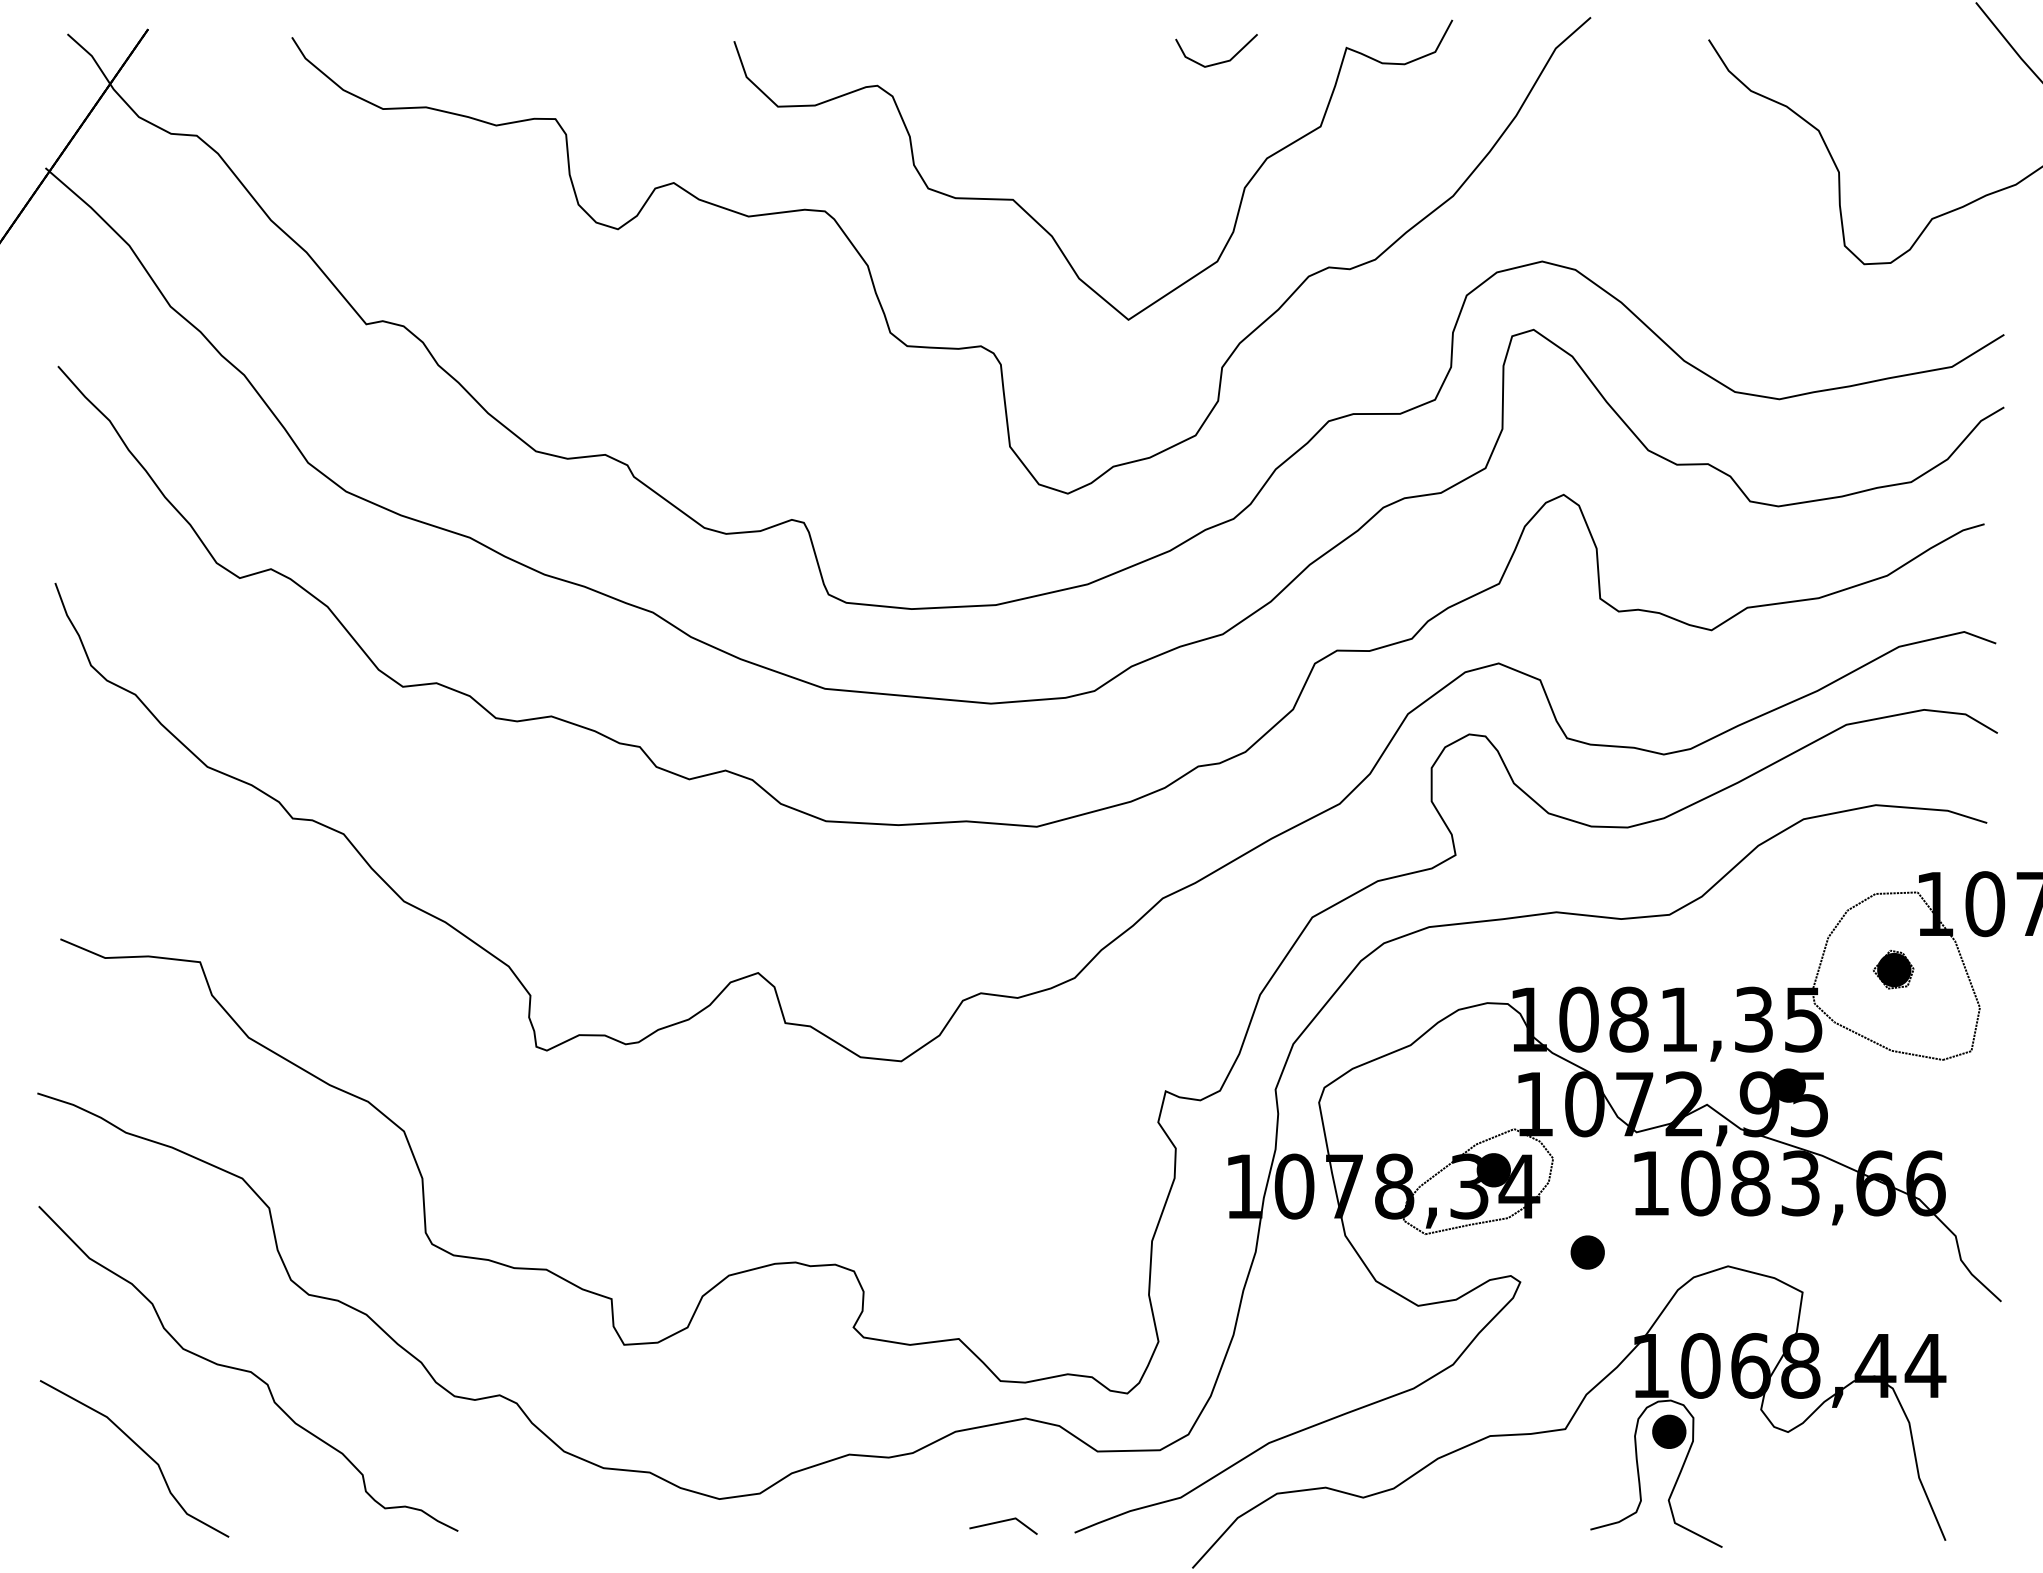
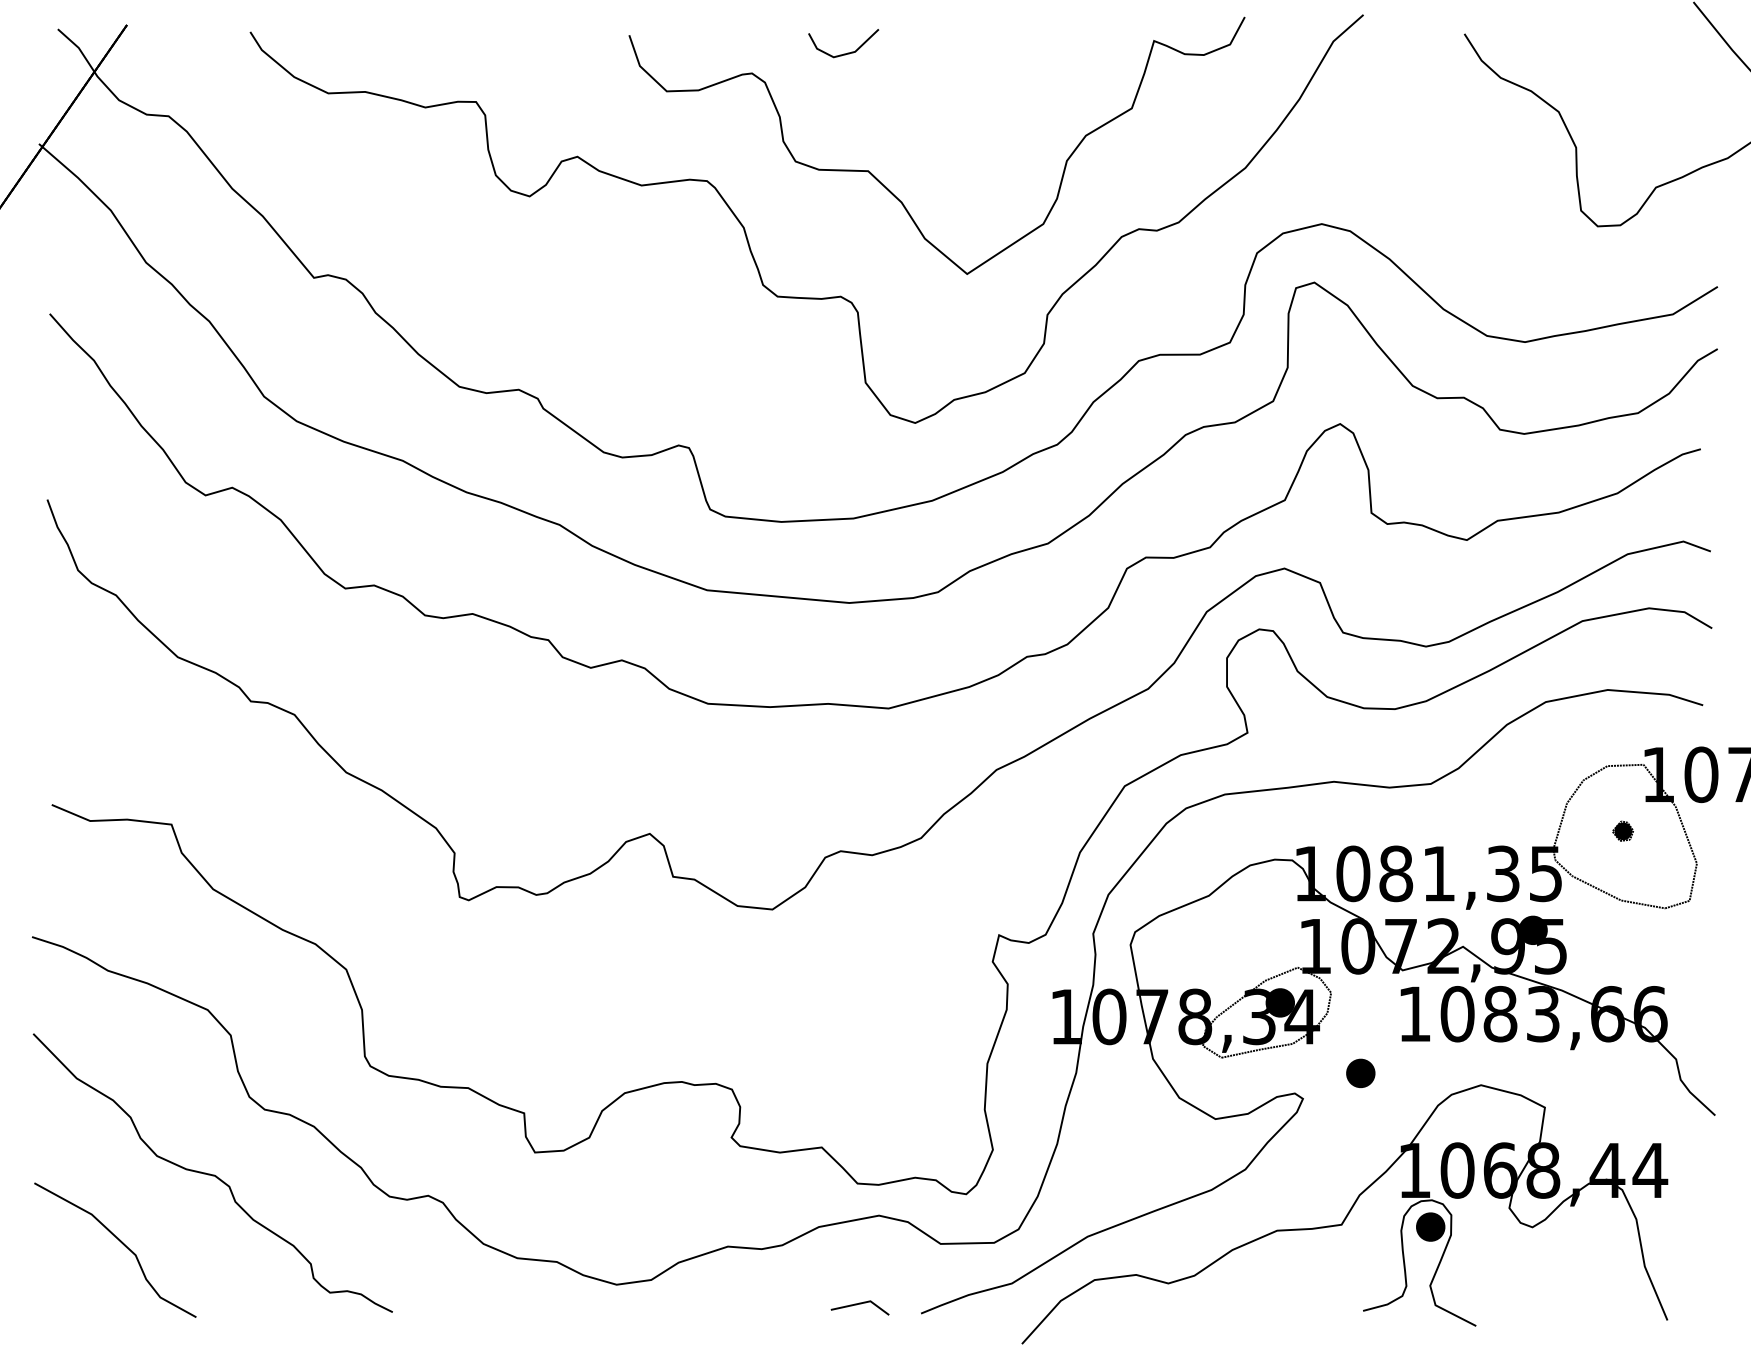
part: (1221, 61) -> (847, 52), moved
part: (1893, 970) -> (1622, 831), size x0.6

